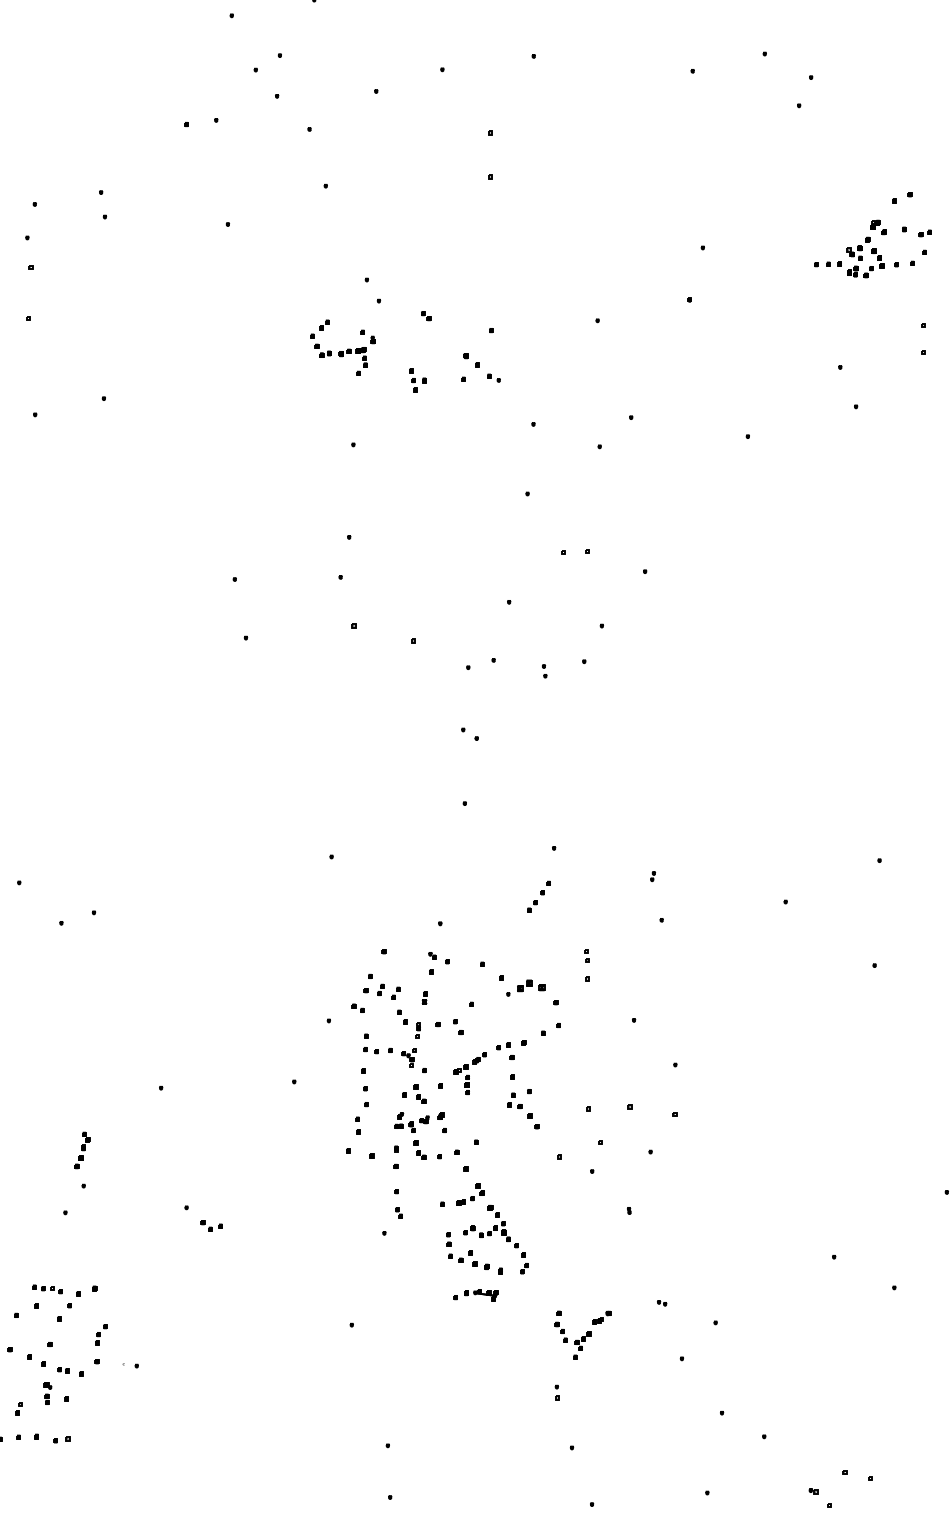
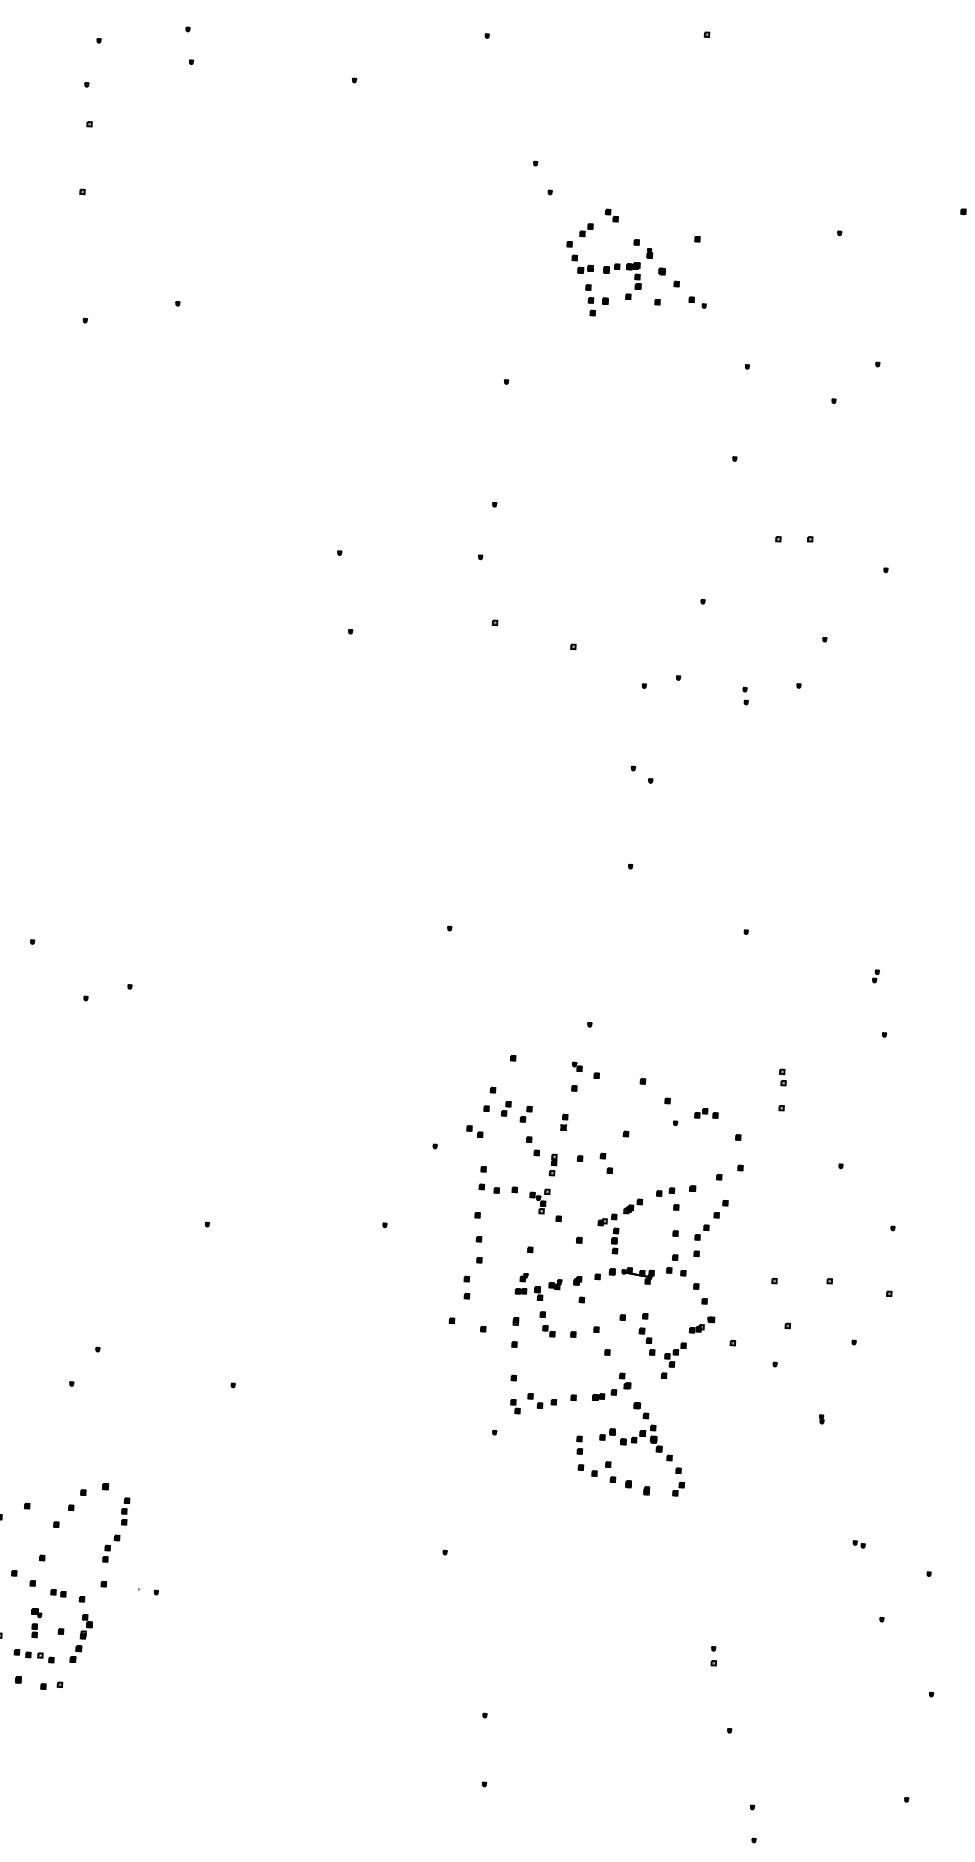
part: (342, 347) -> (608, 261), moved
part: (538, 896) -> (710, 1219), moved
part: (531, 985) -> (706, 1112), size x0.62
part: (419, 1093) -> (550, 1249), removed
part: (82, 1150) -> (81, 1638), moved
part: (211, 1225) -> (541, 1400), moved
part: (47, 1289) -> (34, 1656), moved
part: (475, 1295) -> (624, 1275), moved
part: (110, 1306) -> (125, 1511), added
part: (582, 1334) -> (675, 1346), moved

